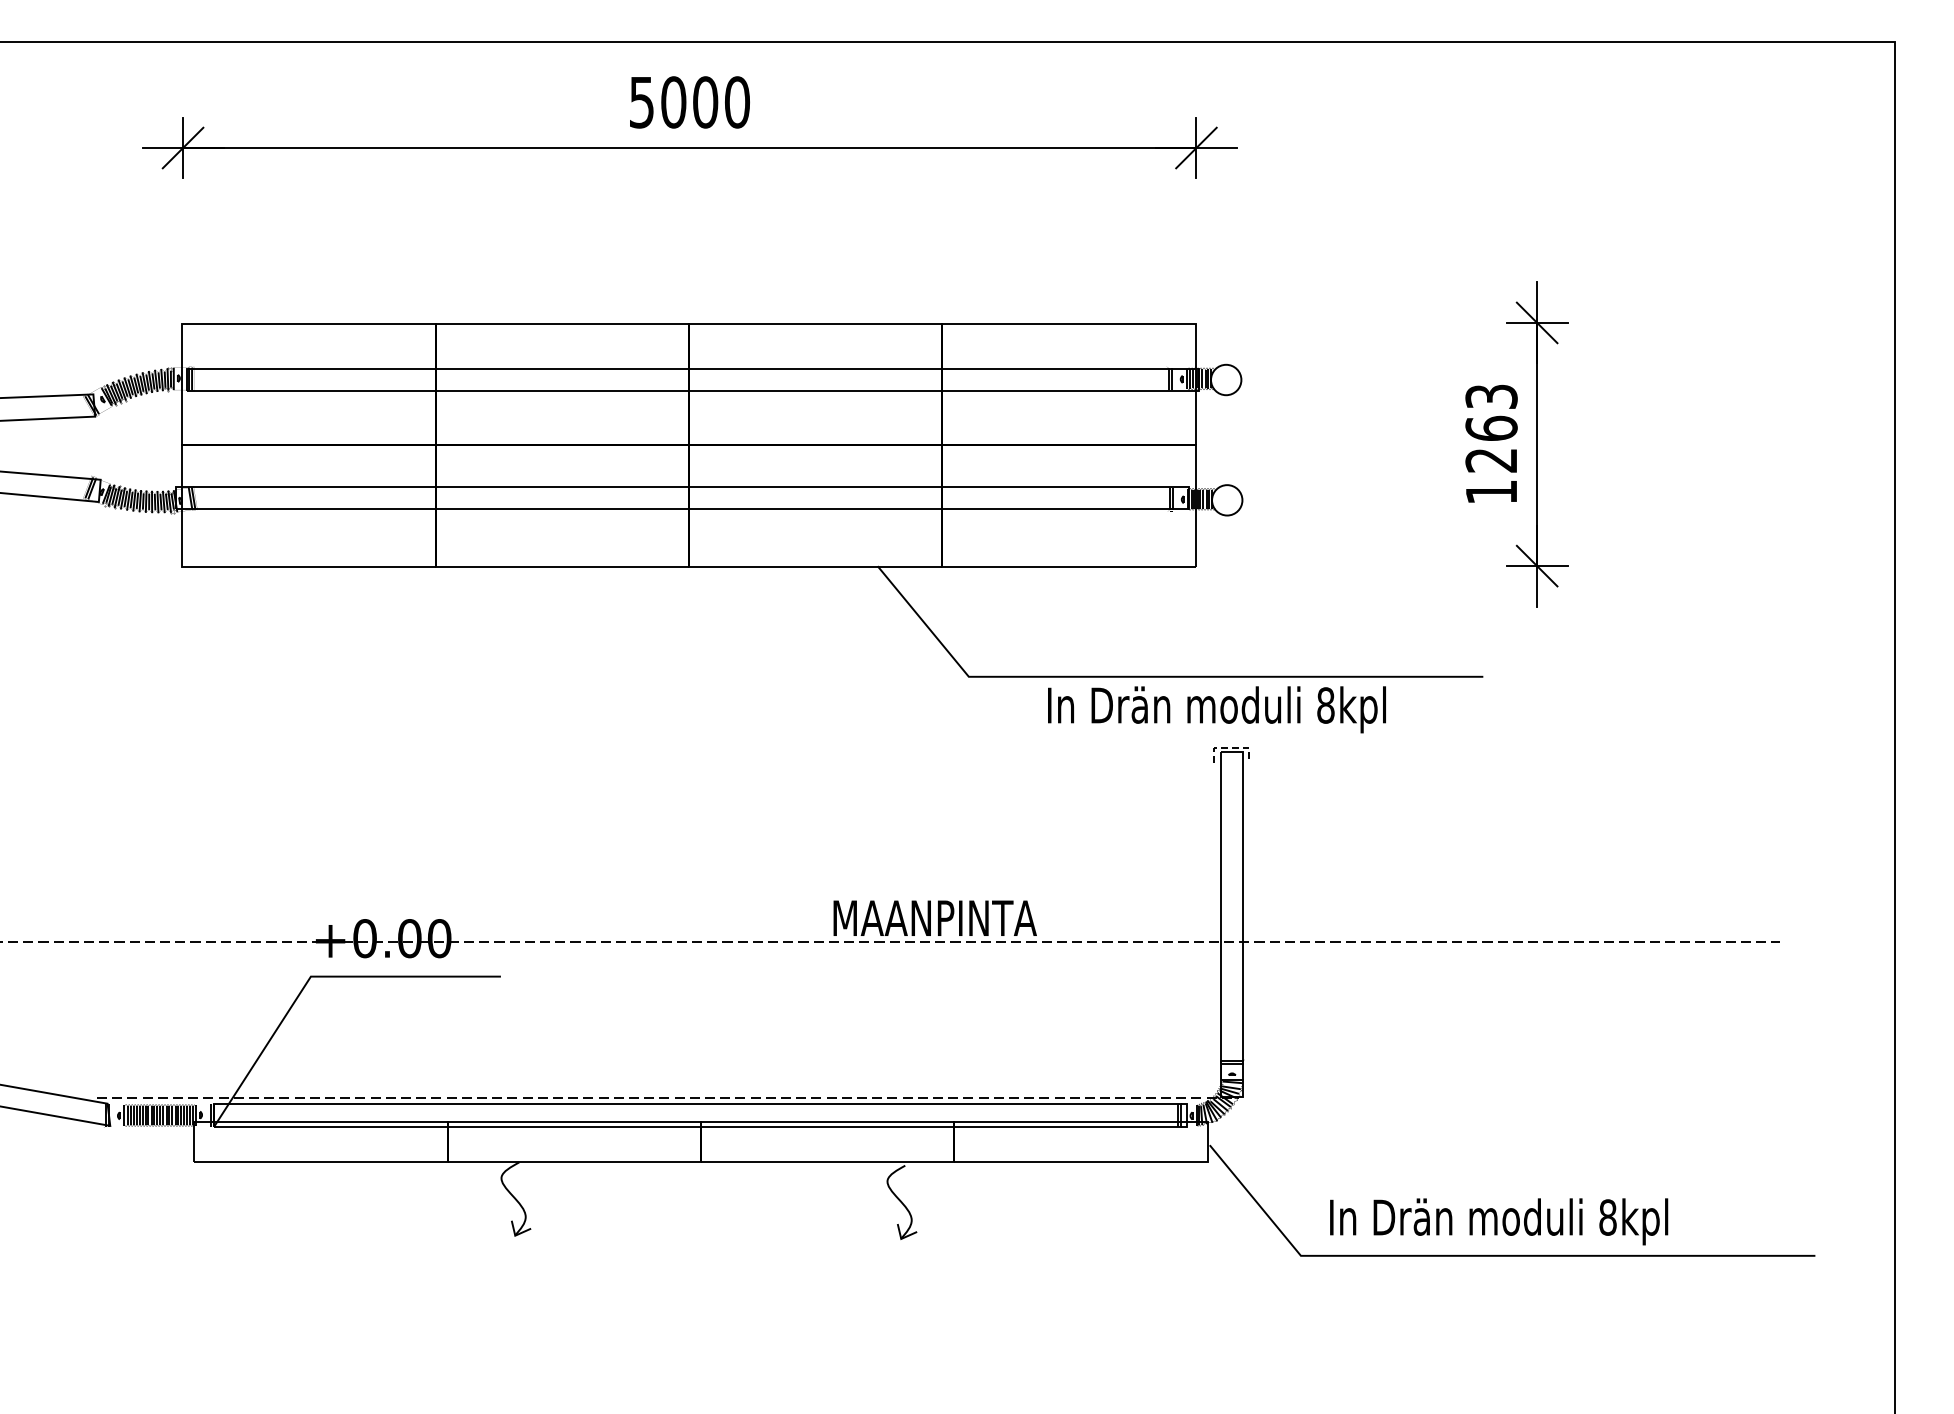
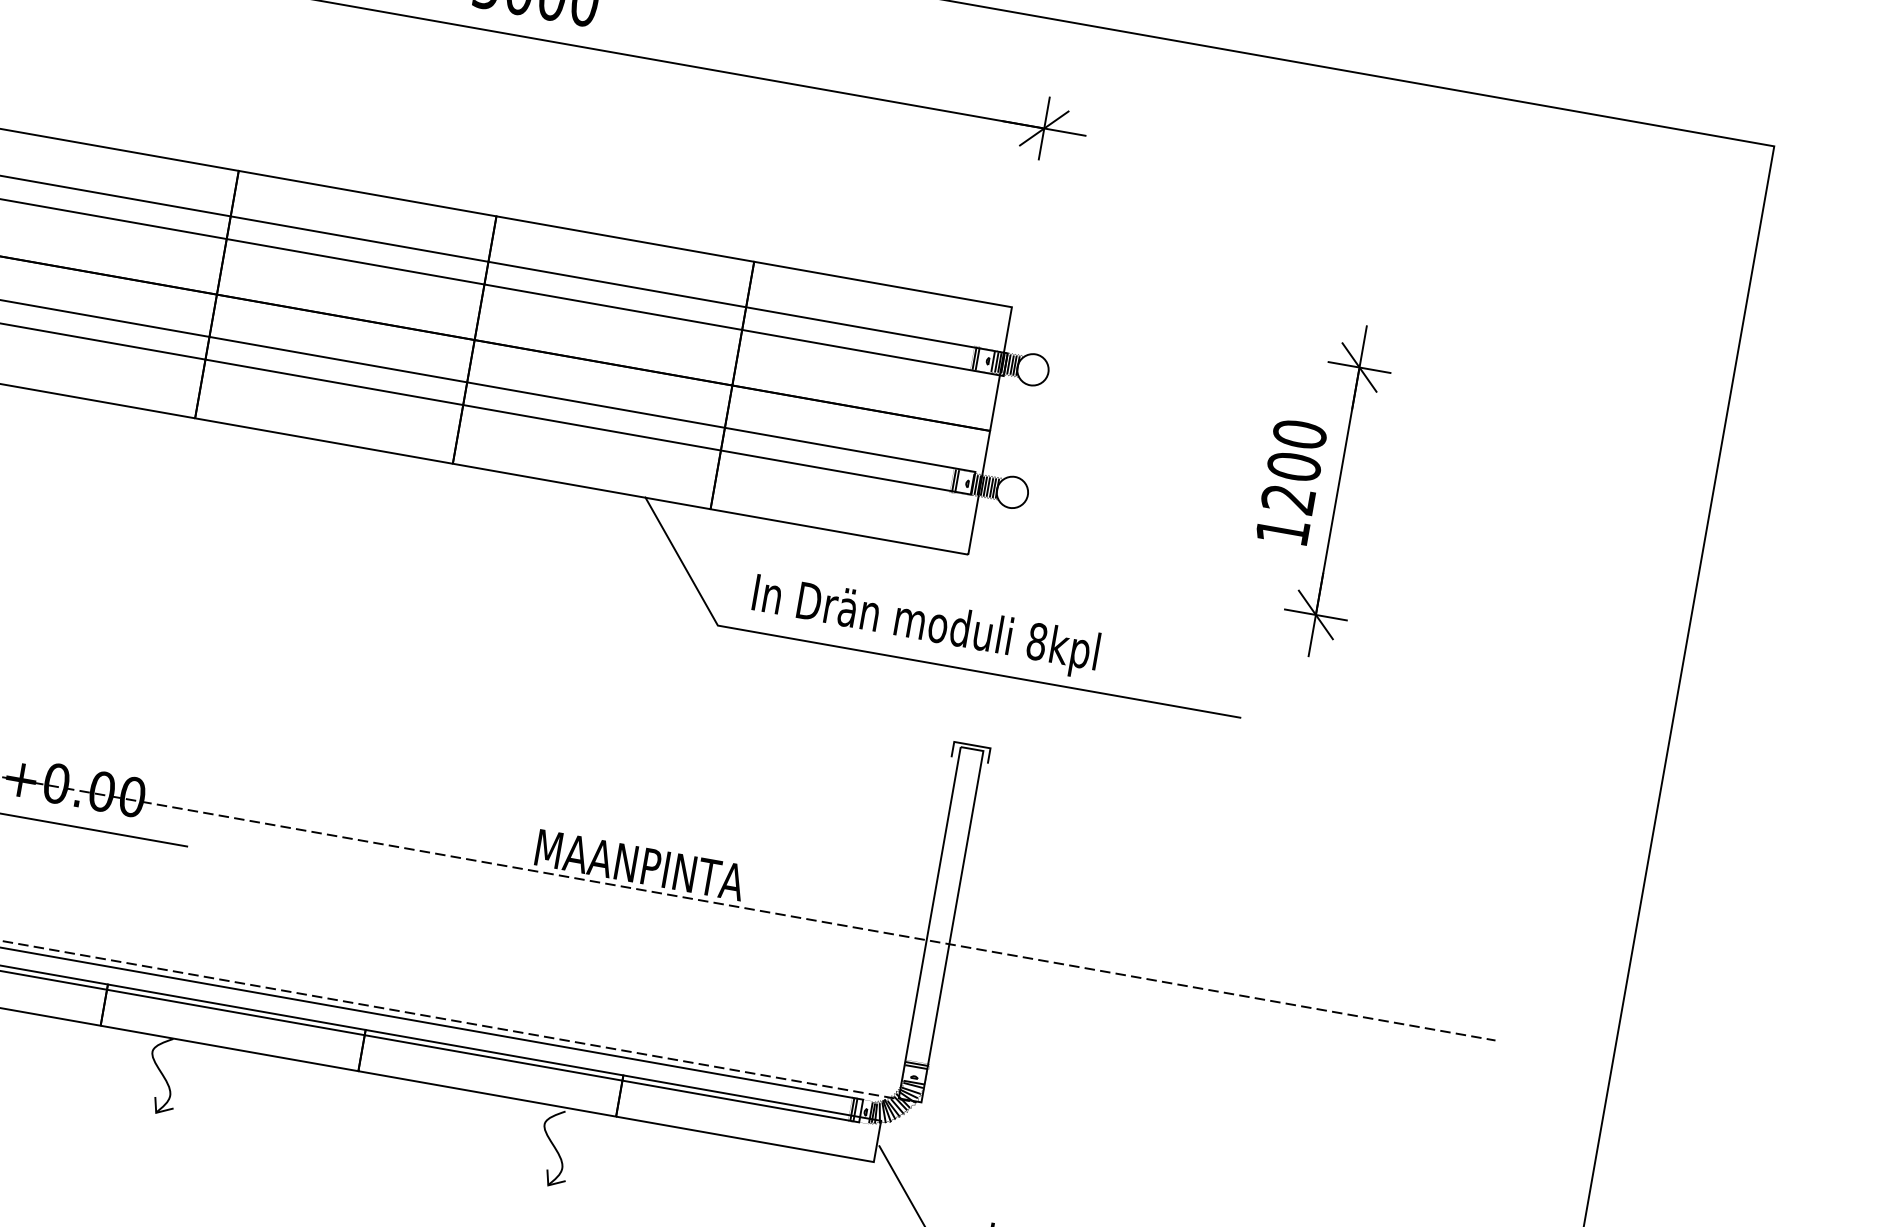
text: (1491, 412) -> (1297, 450), 1263 -> 1200
text: (1216, 709) -> (925, 626), moved
line: (1231, 747) -> (972, 744), dashed -> solid

